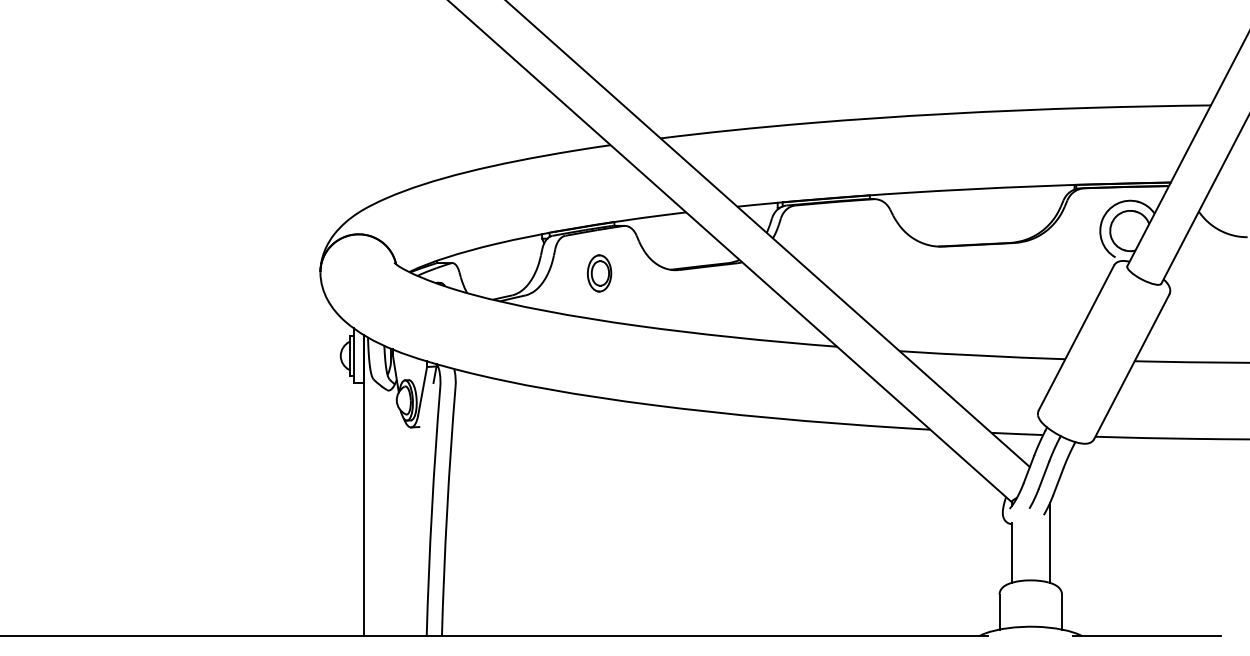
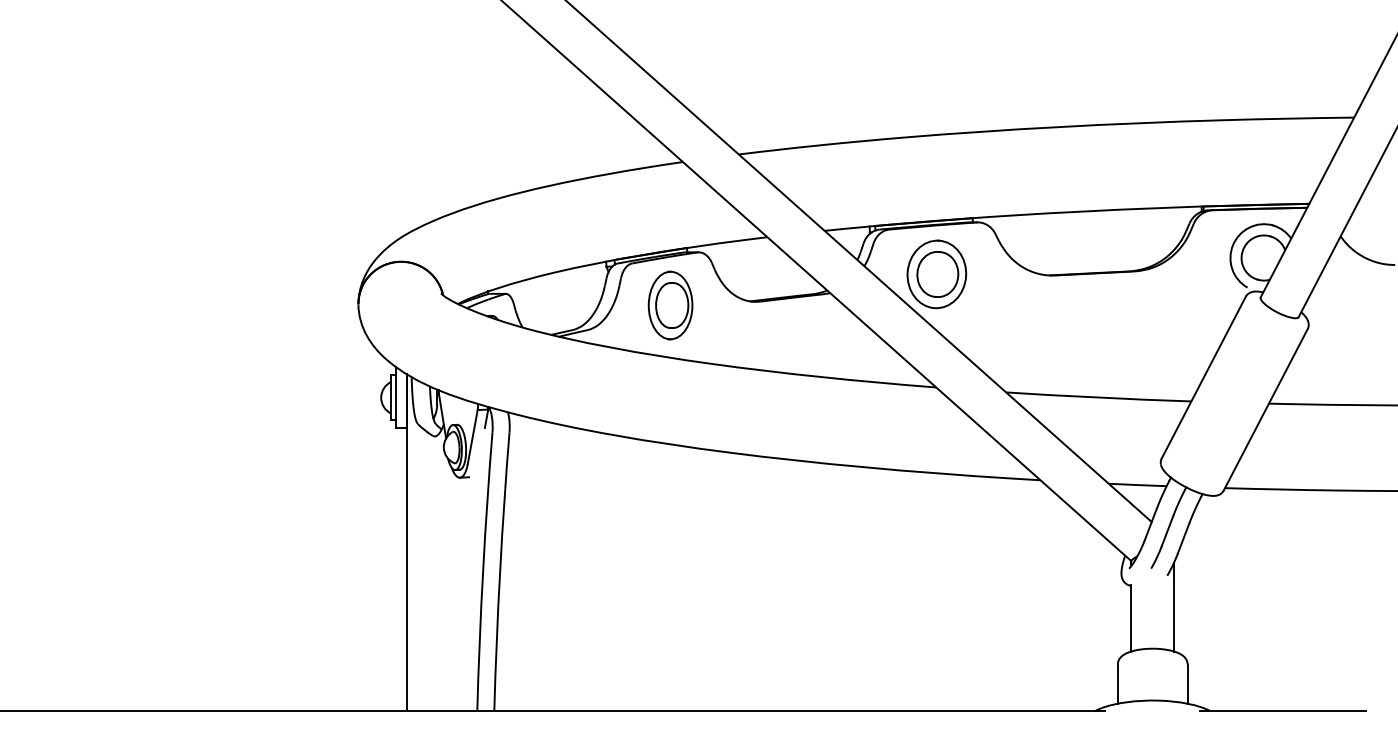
part: (837, 245) -> (936, 274), added
part: (599, 273) -> (670, 305), size x1.67

